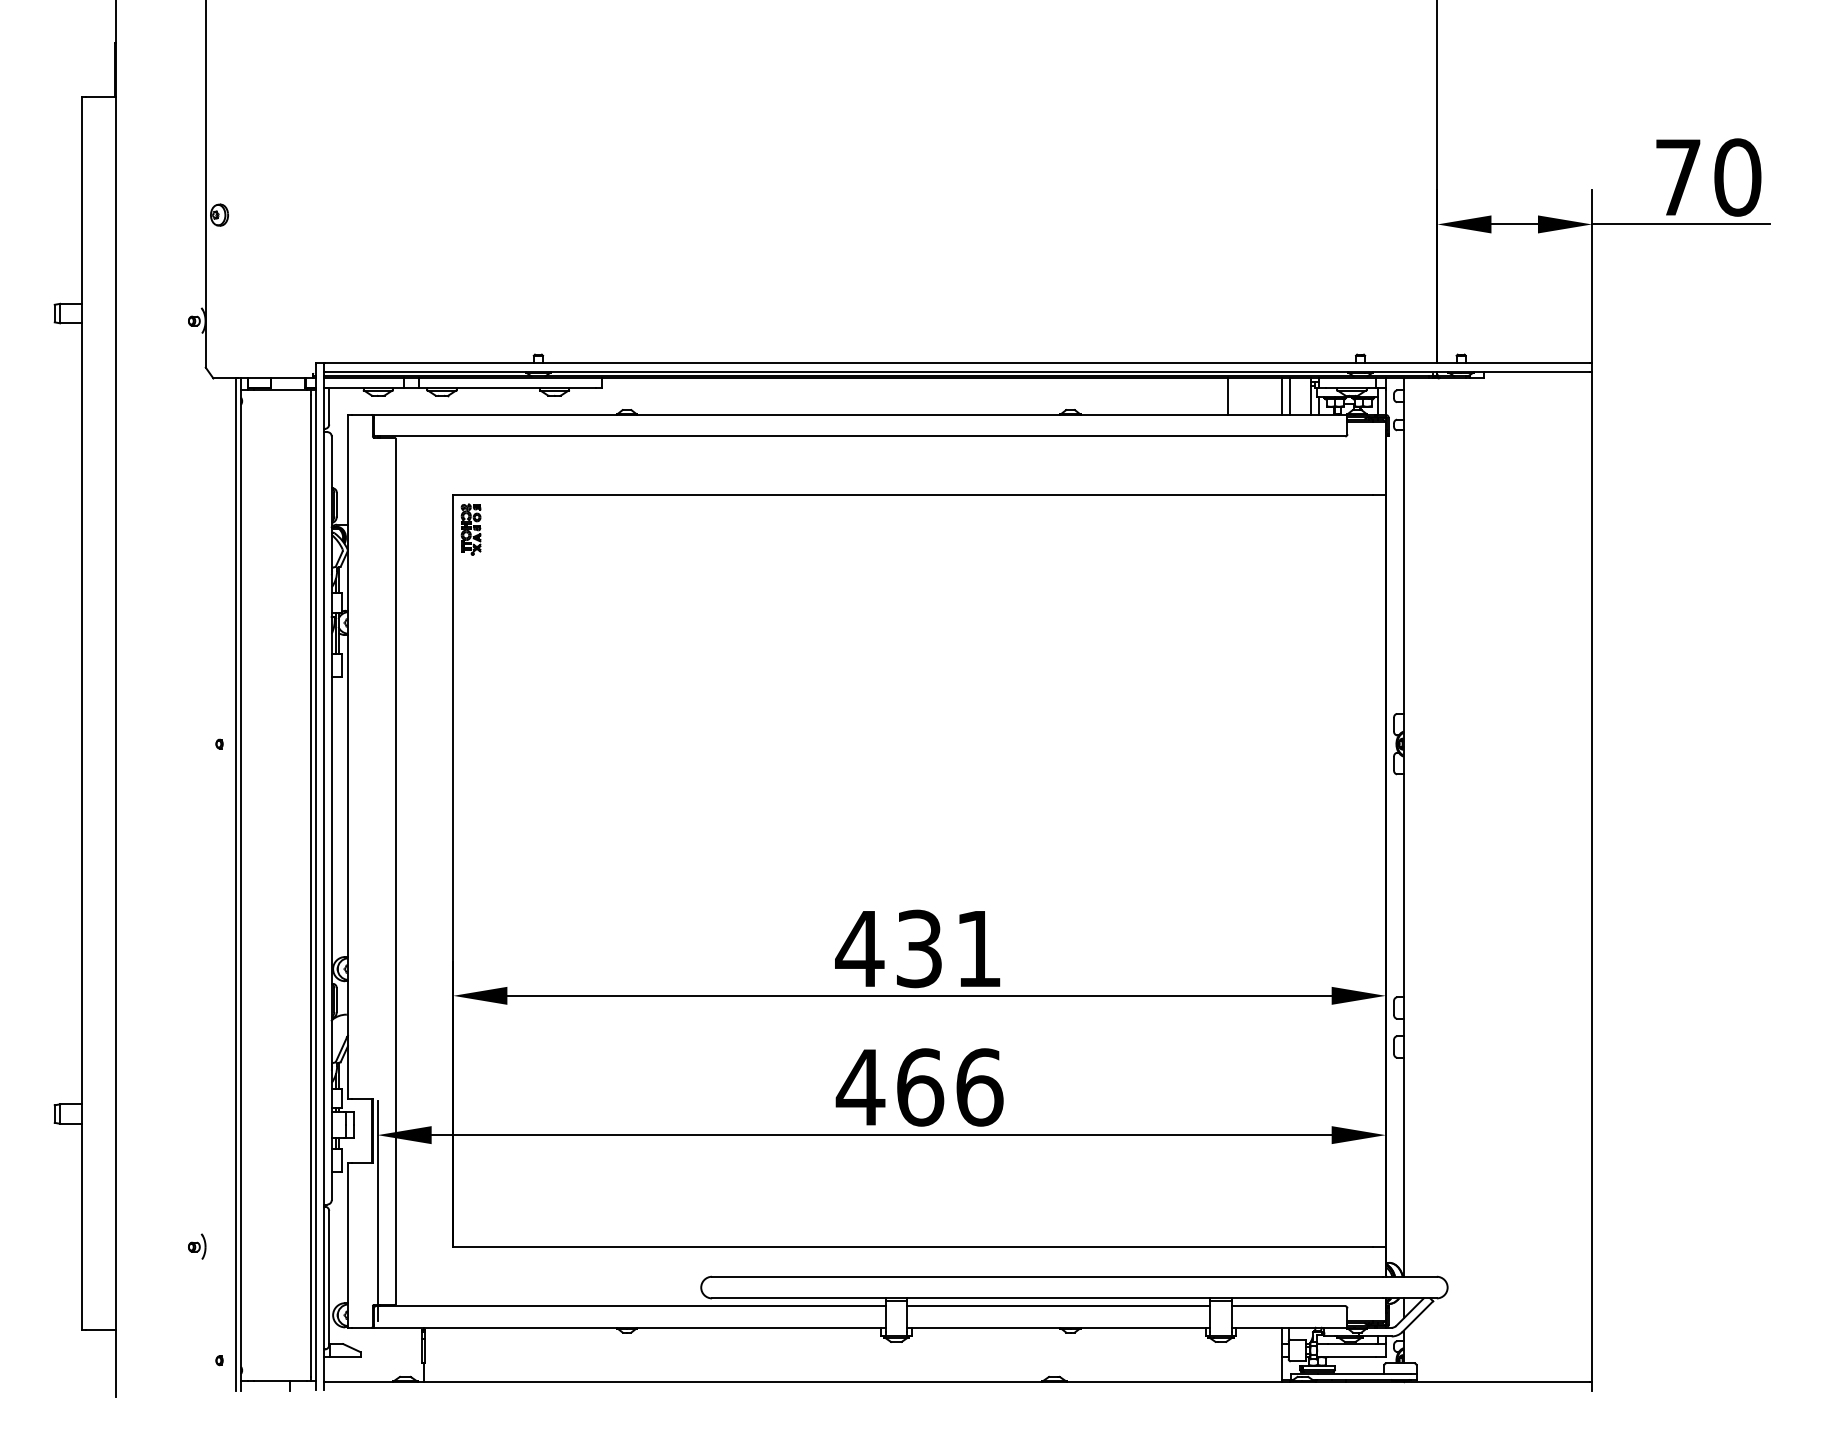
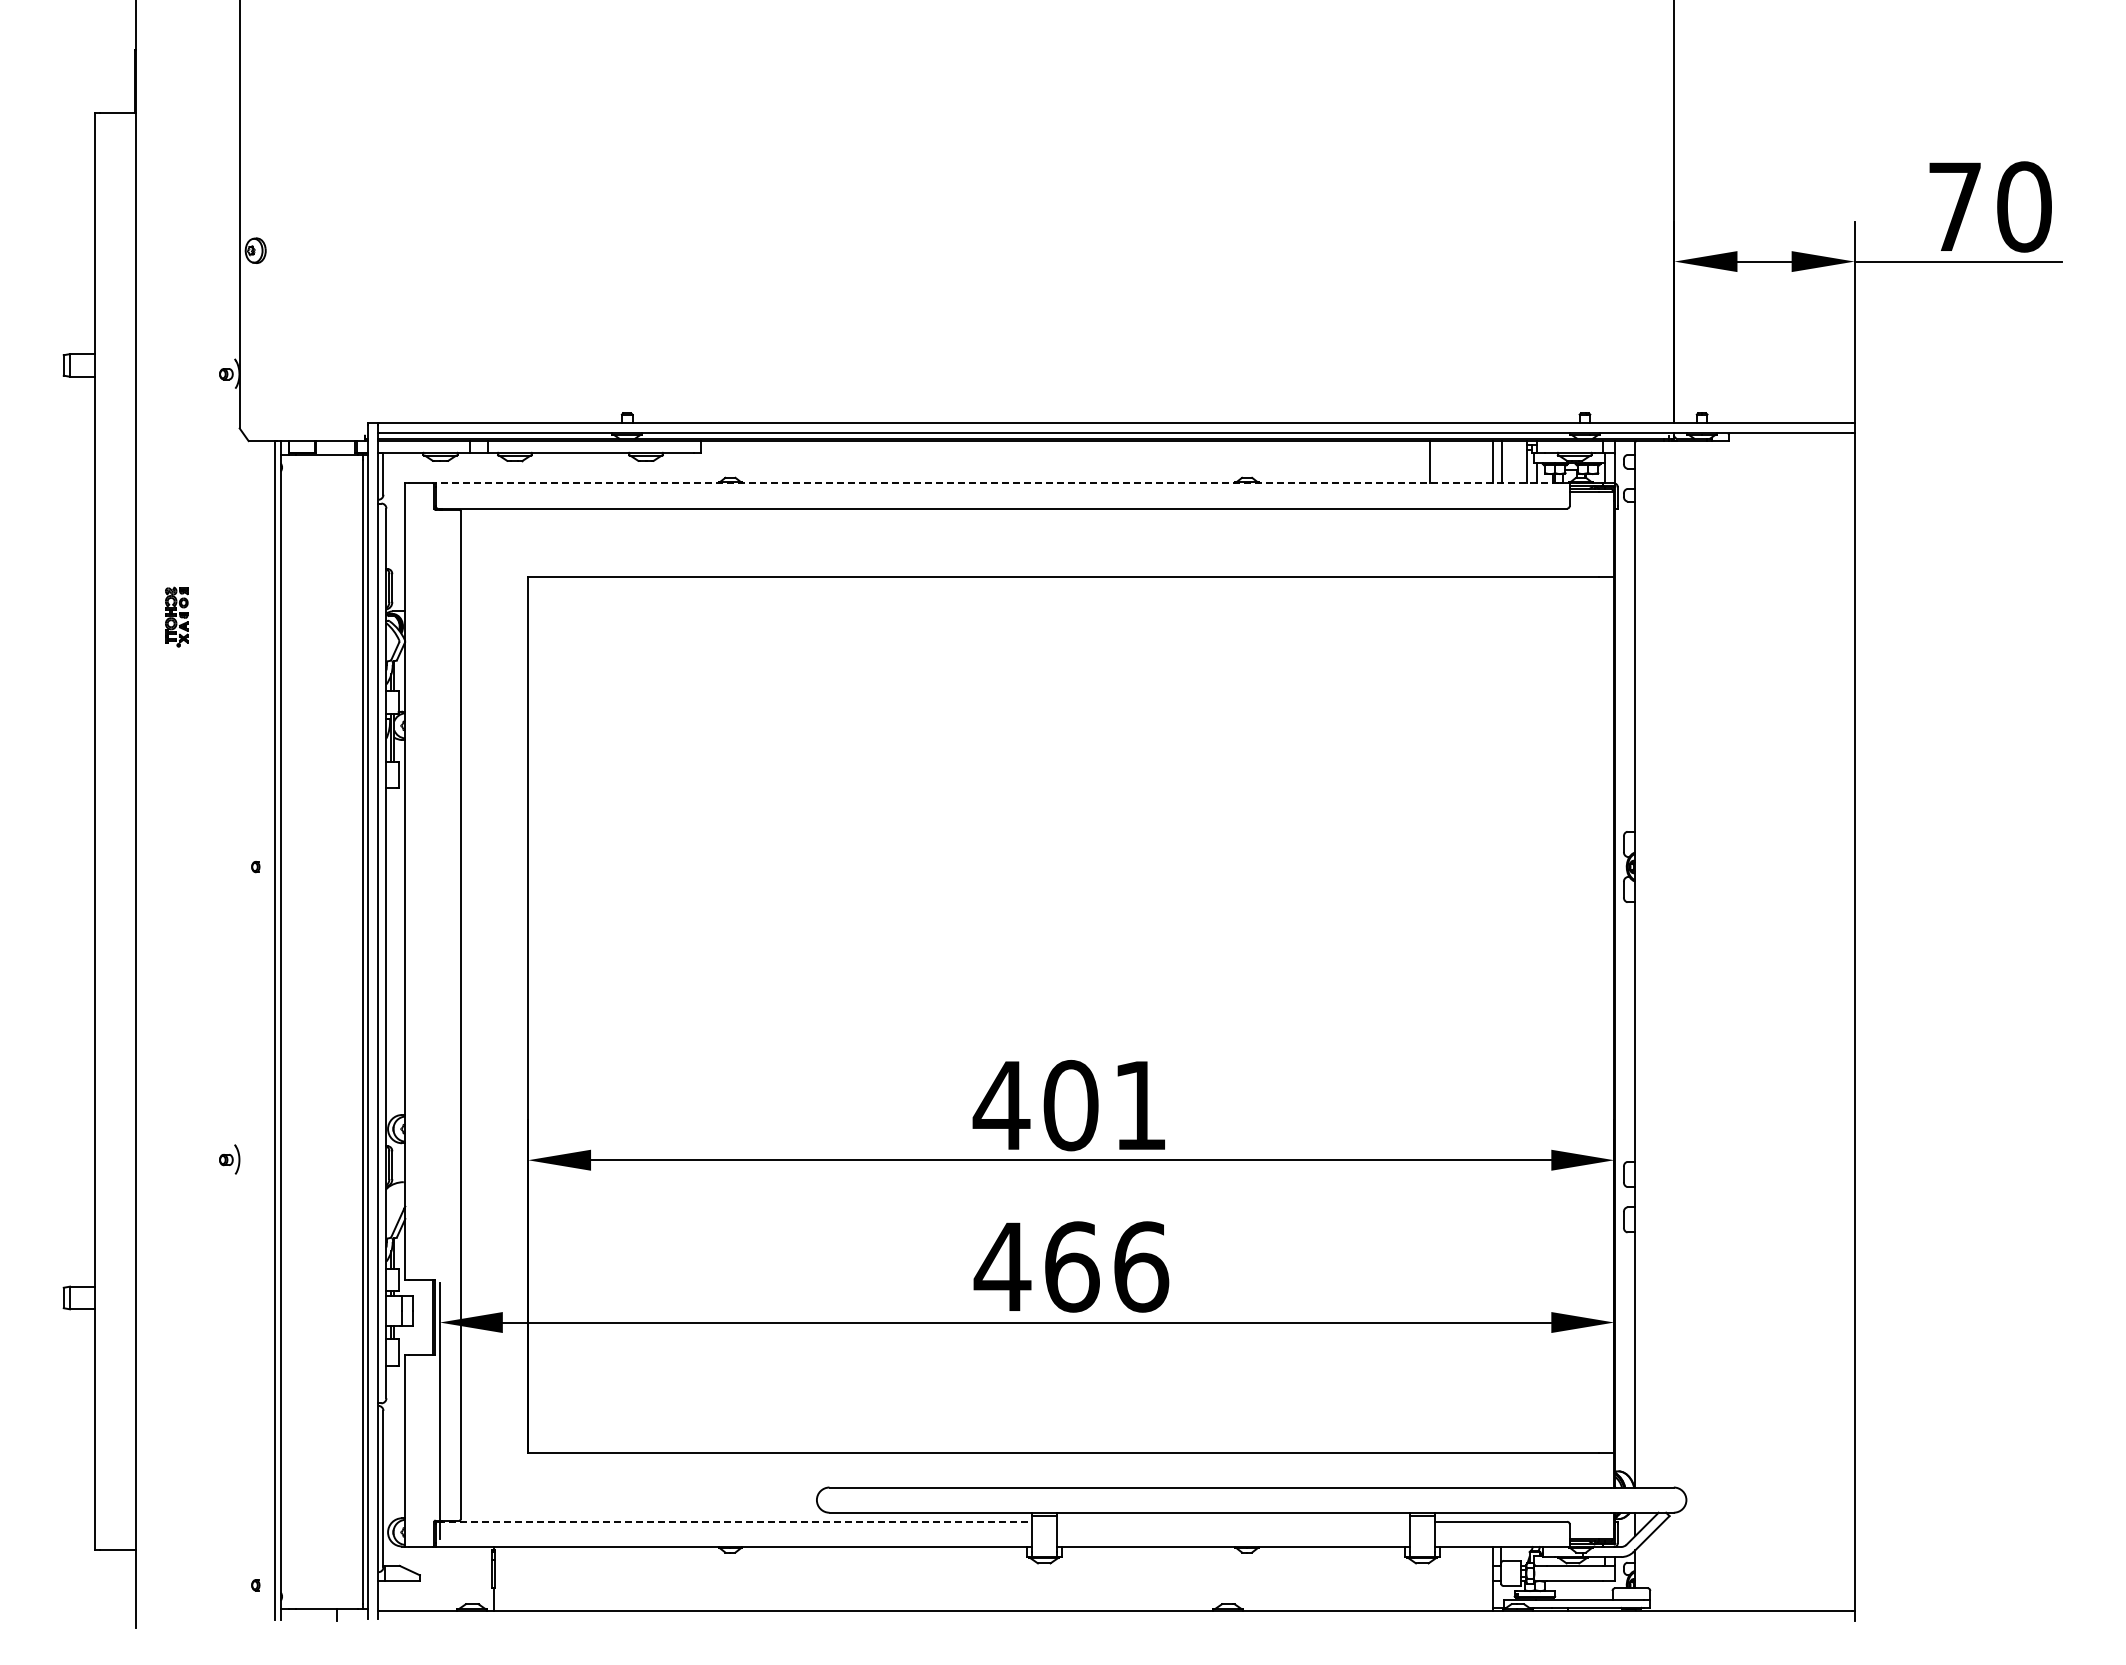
line: (860, 414) -> (1002, 483), solid -> dashed
part: (470, 529) -> (176, 616), moved
text: (918, 948) -> (1070, 1105), 431 -> 401
part: (197, 1246) -> (229, 1159), moved
line: (630, 1305) -> (734, 1521), solid -> dashed
line: (1057, 1305) -> (1232, 1521), removed

